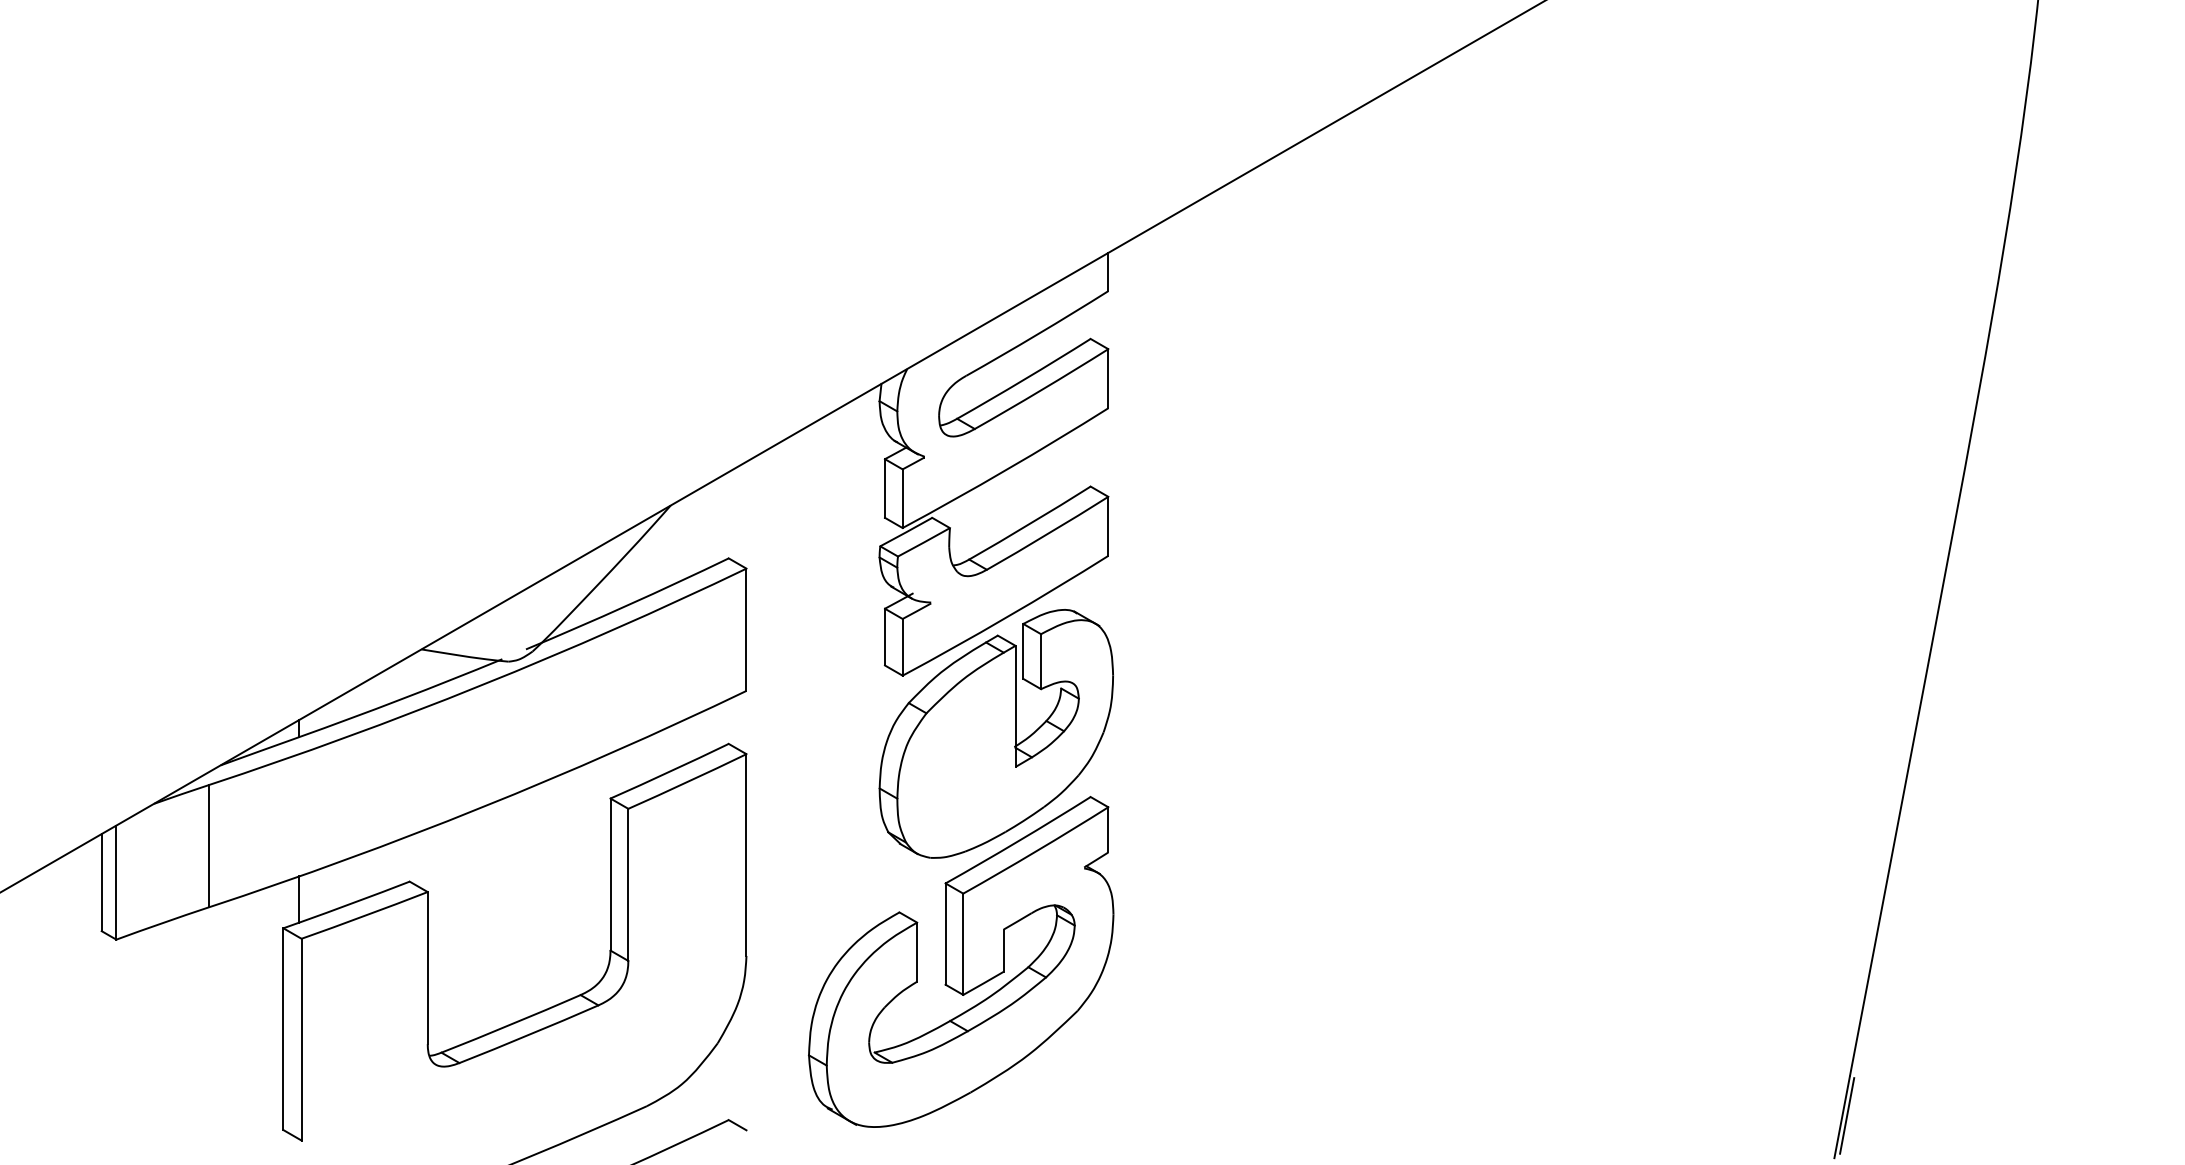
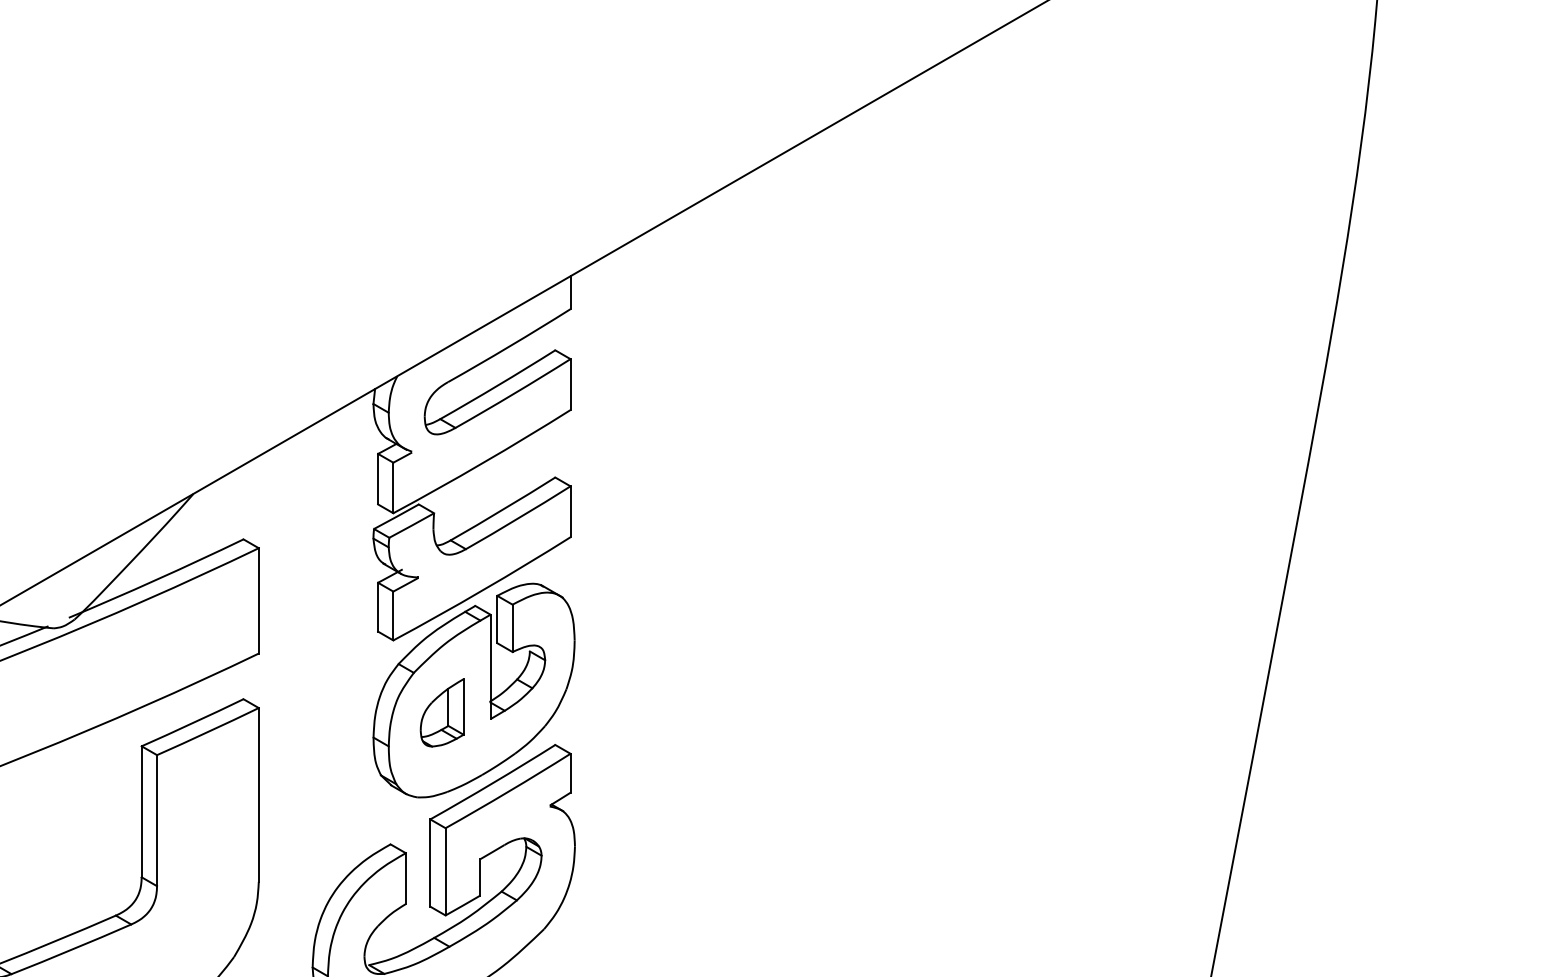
part: (959, 759) -> (442, 712), added

